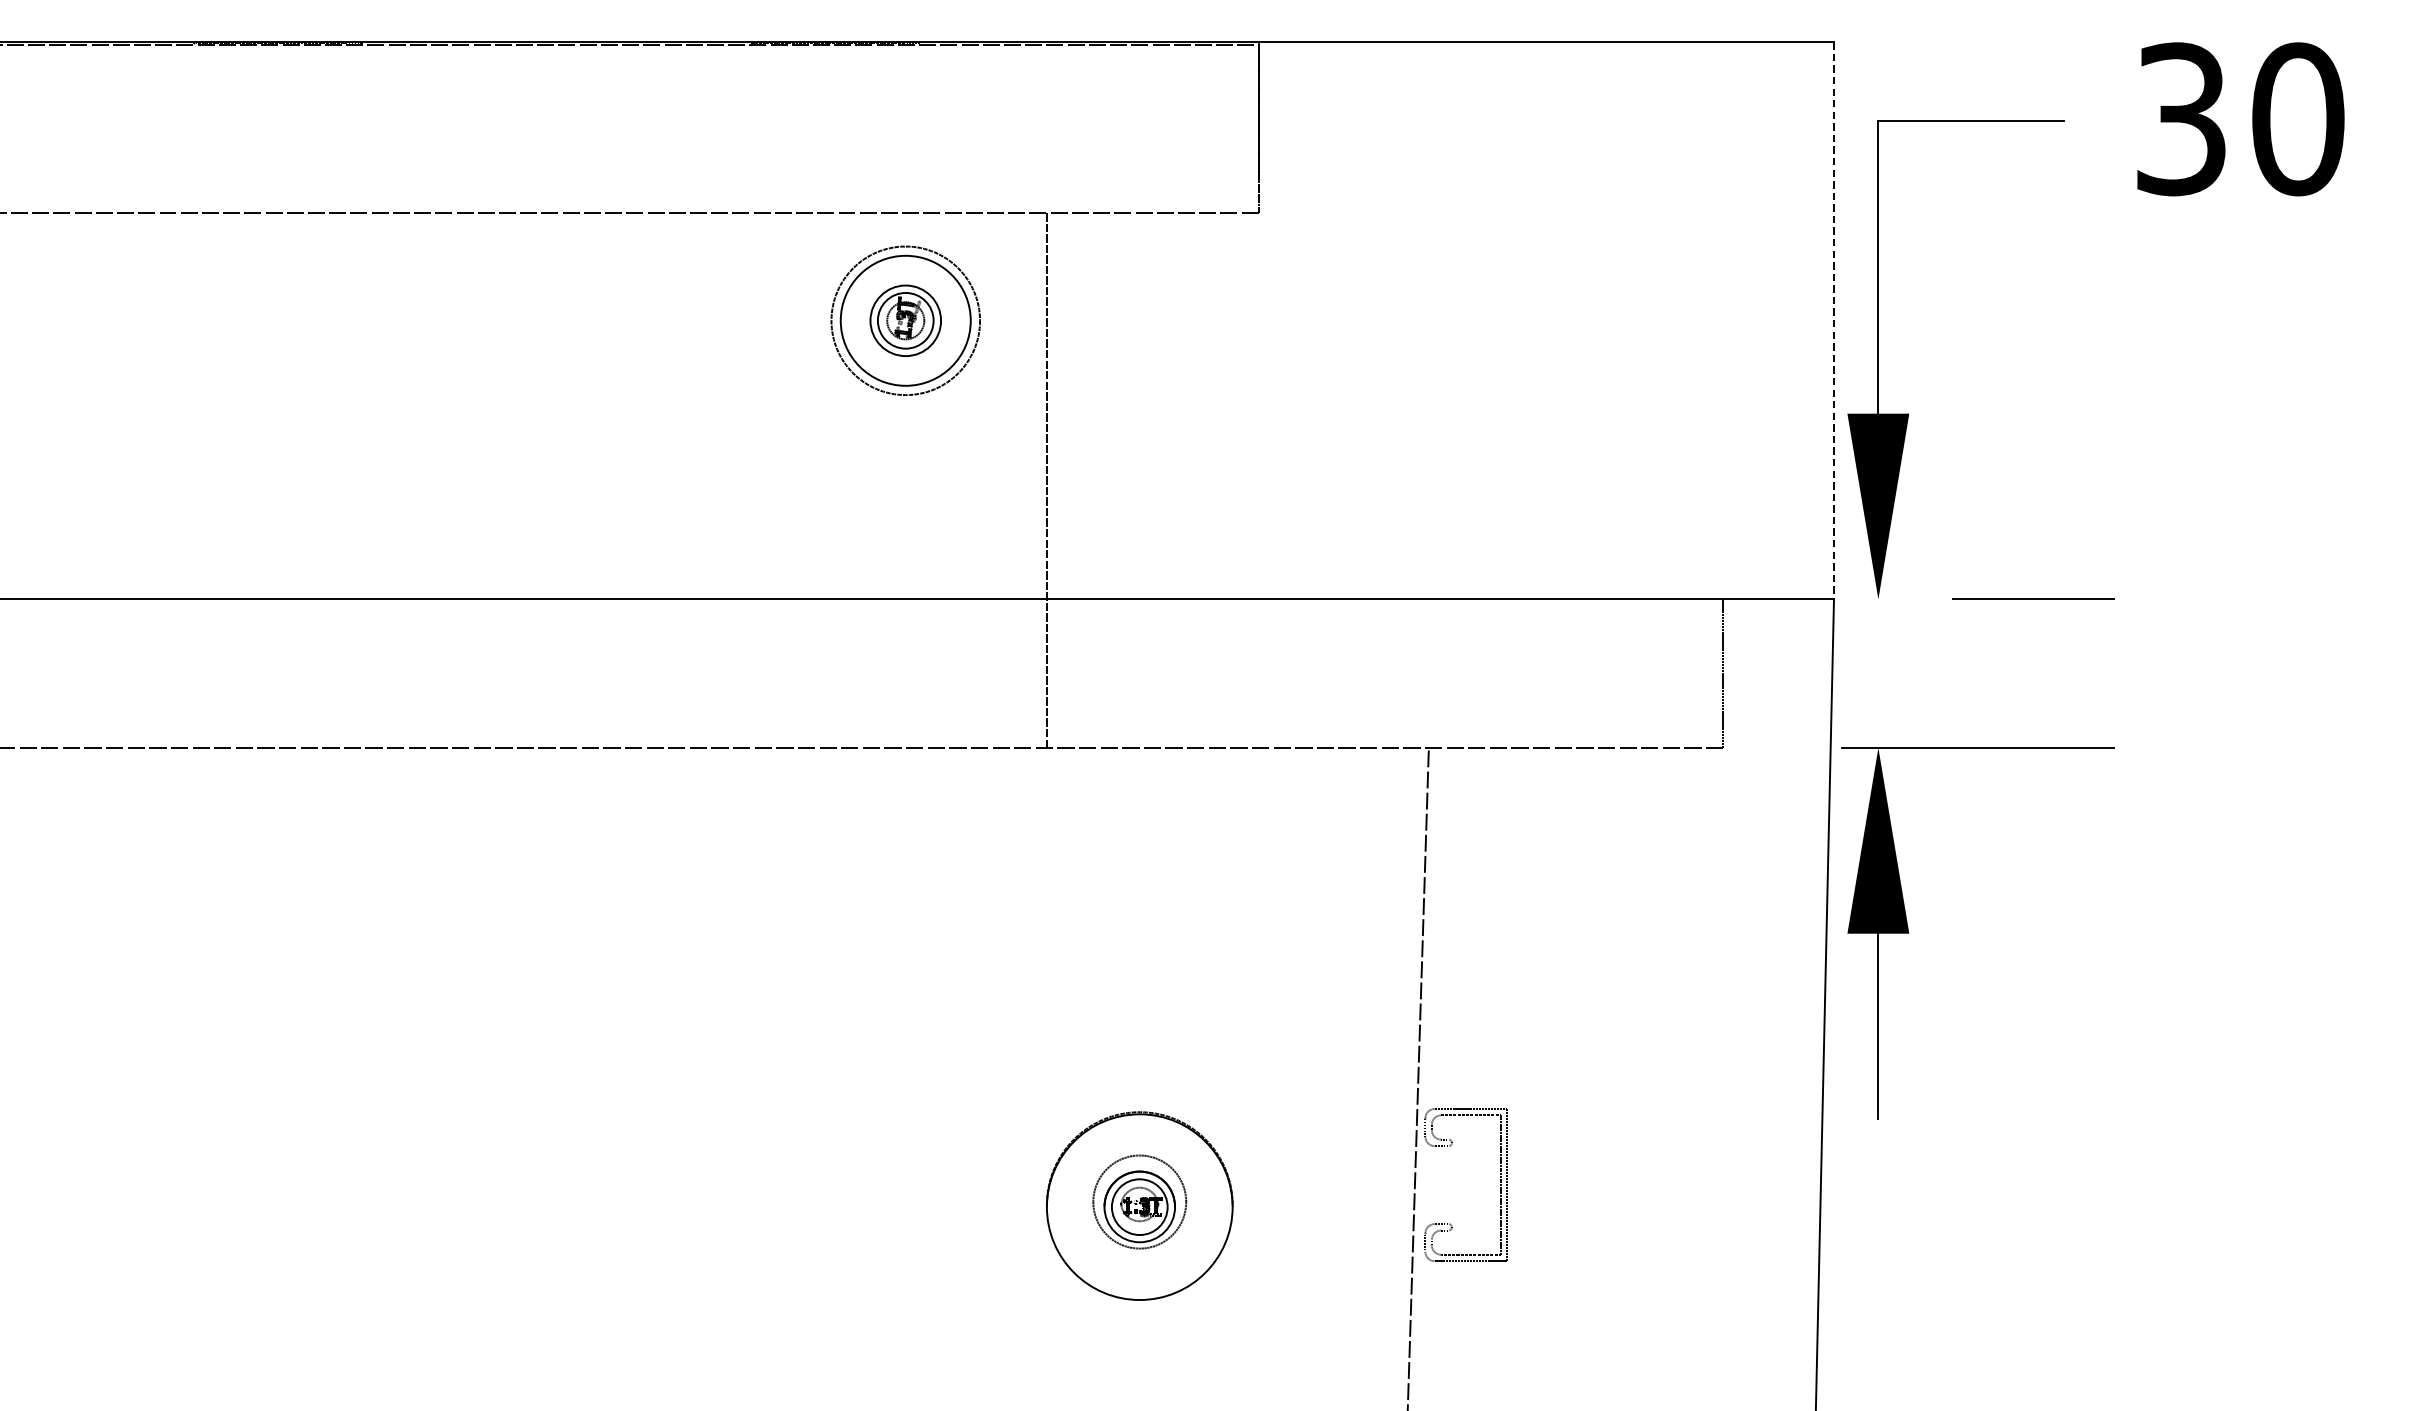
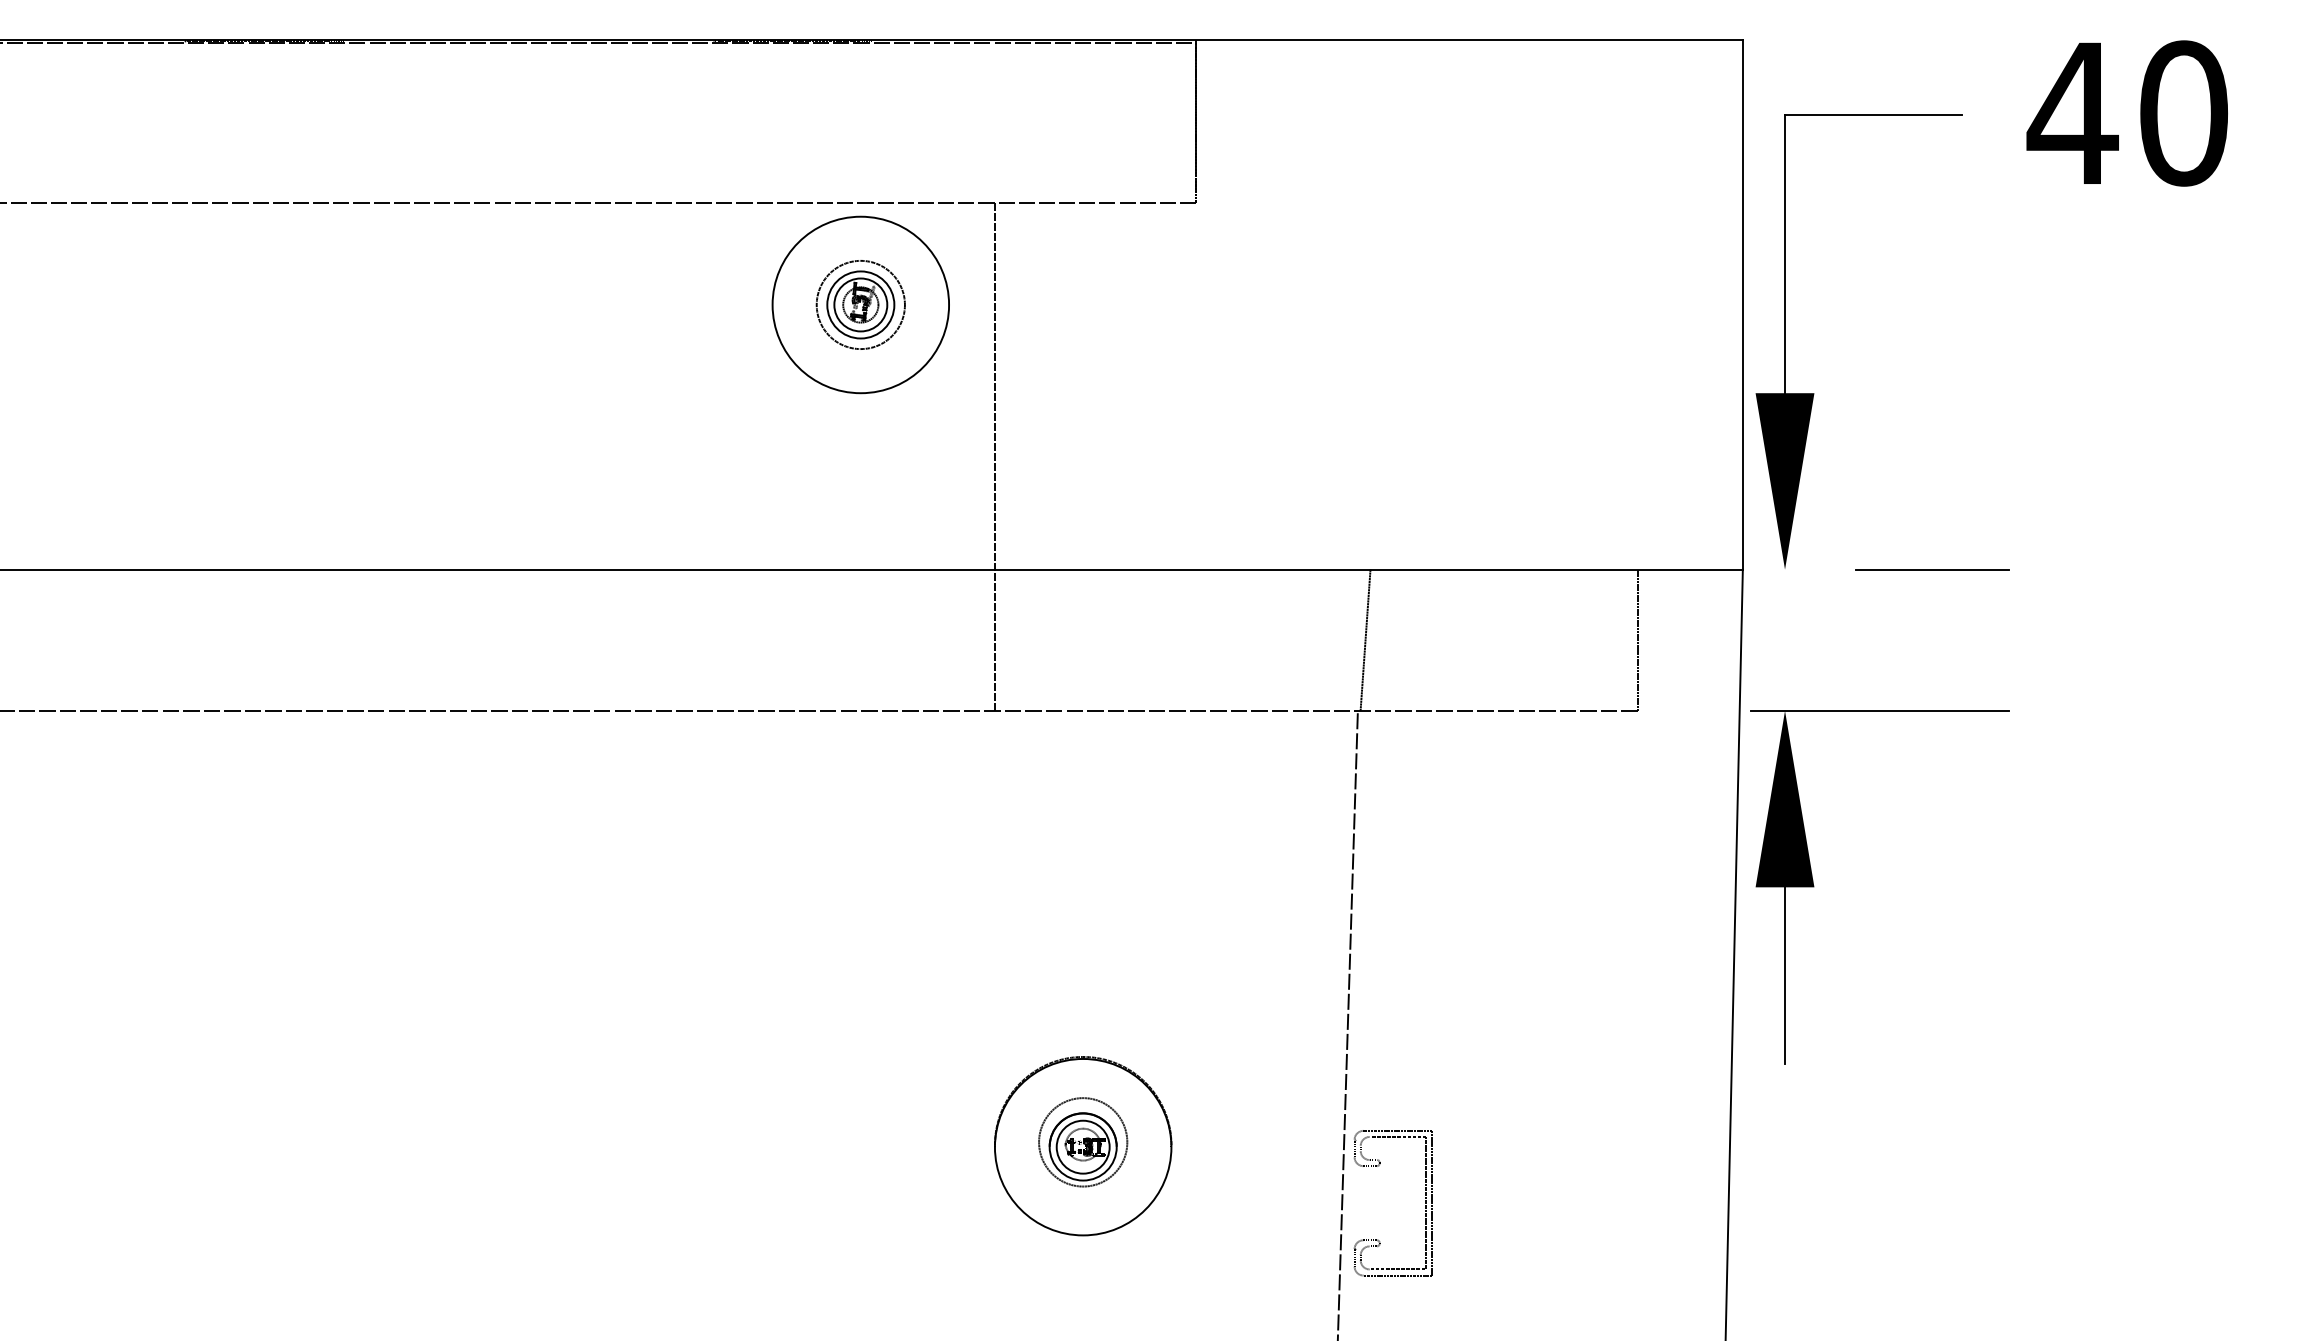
text: (2180, 119) -> (2072, 113), 30 -> 40
circle: (905, 320) -> (860, 304), size x0.62
circle: (905, 320) -> (860, 304), size x1.43
line: (1834, 320) -> (1743, 304), dashed -> solid
line: (1436, 672) -> (1365, 639), added
part: (1500, 1185) -> (1425, 1203), moved

